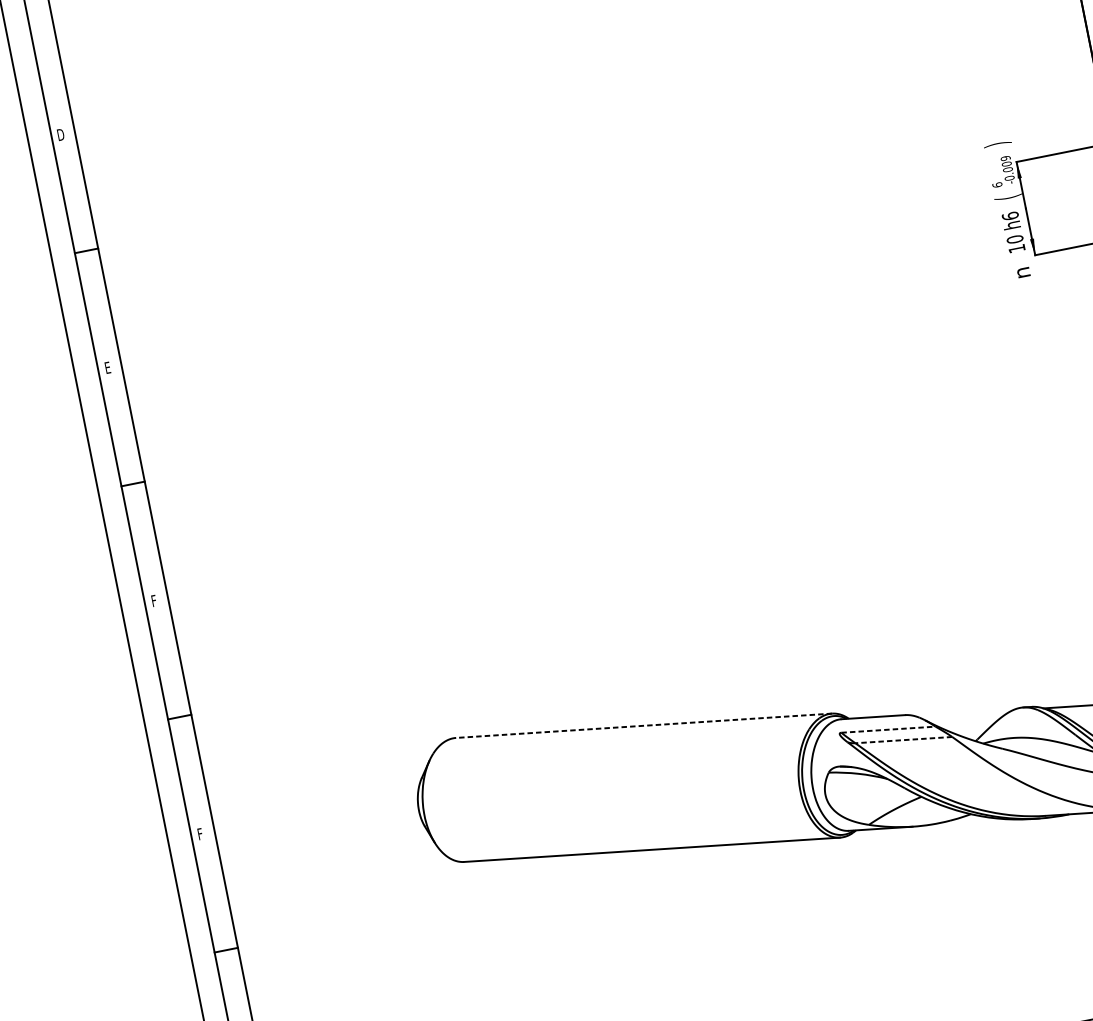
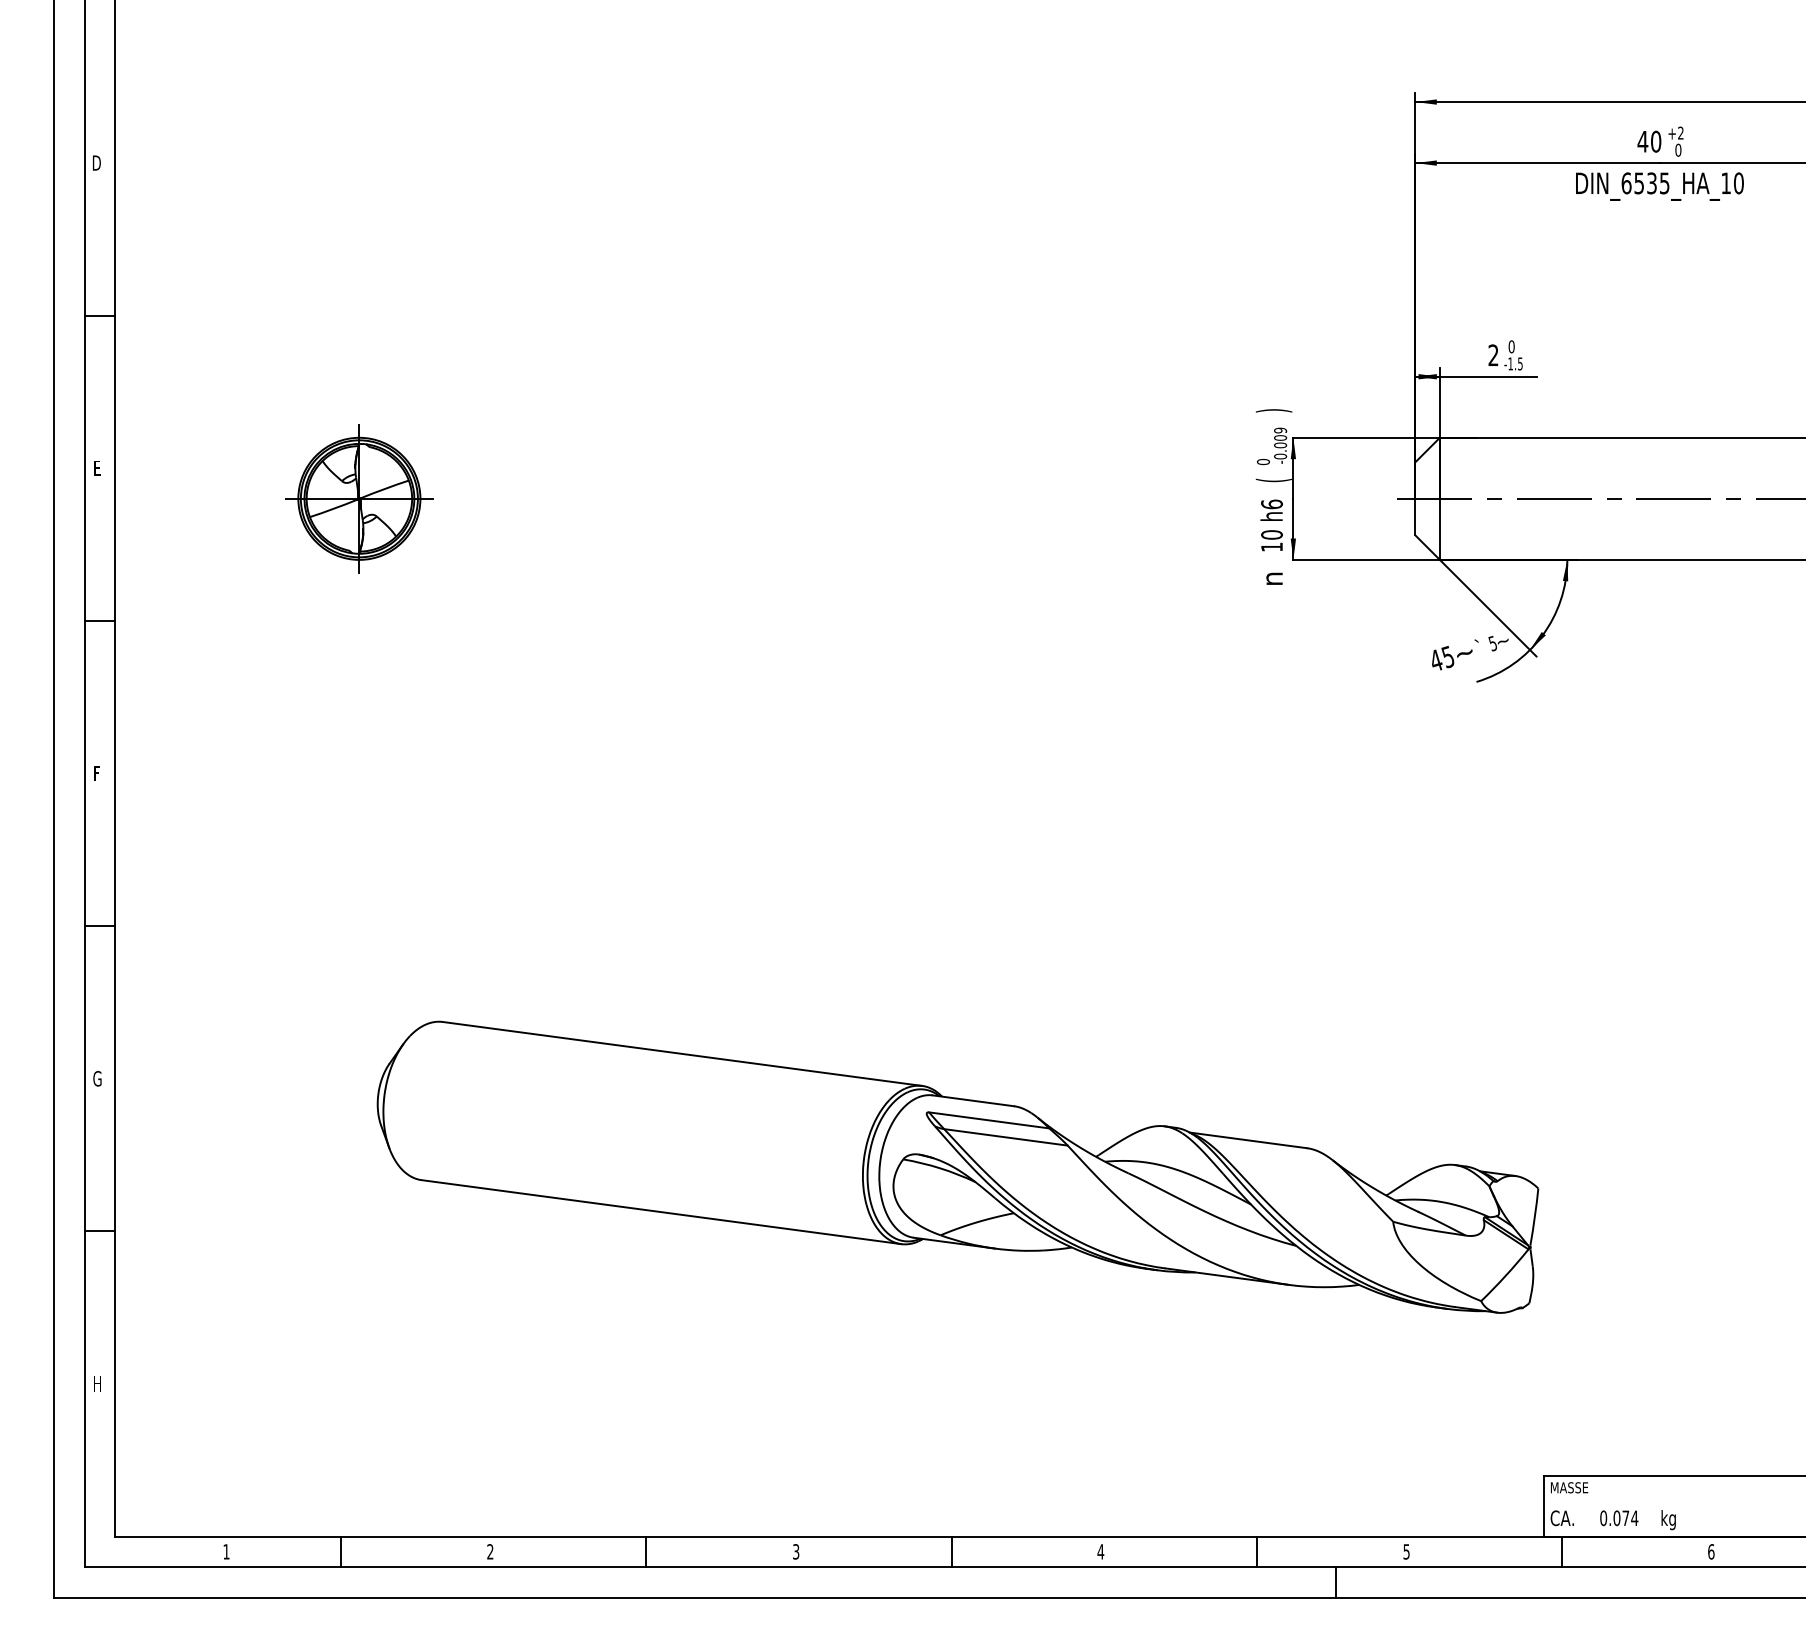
text: (997, 184) -> (1263, 461), 6 -> 0
part: (312, 350) -> (359, 498), added
line: (644, 725) -> (682, 1053), dashed -> solid
line: (888, 729) -> (989, 1120), dashed -> solid
line: (903, 740) -> (1005, 1137), dashed -> solid
text: (201, 833) -> (97, 1078), F -> G

